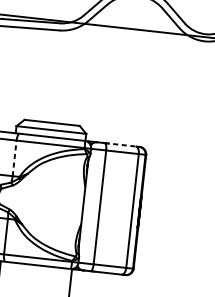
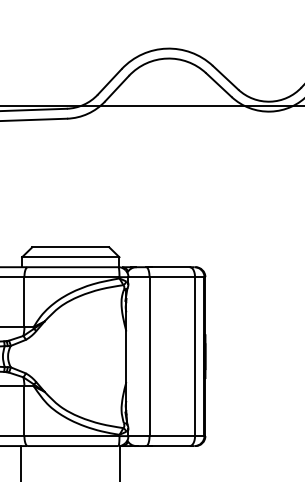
line: (120, 145) -> (168, 267), dashed -> solid
line: (14, 158) -> (24, 301), dashed -> solid

